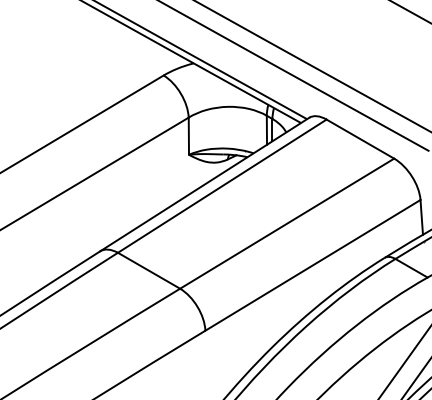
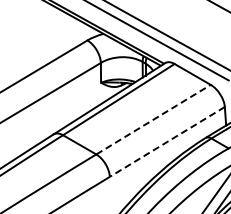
line: (287, 223) -> (153, 119), solid -> dashed
line: (311, 266) -> (166, 142), solid -> dashed

